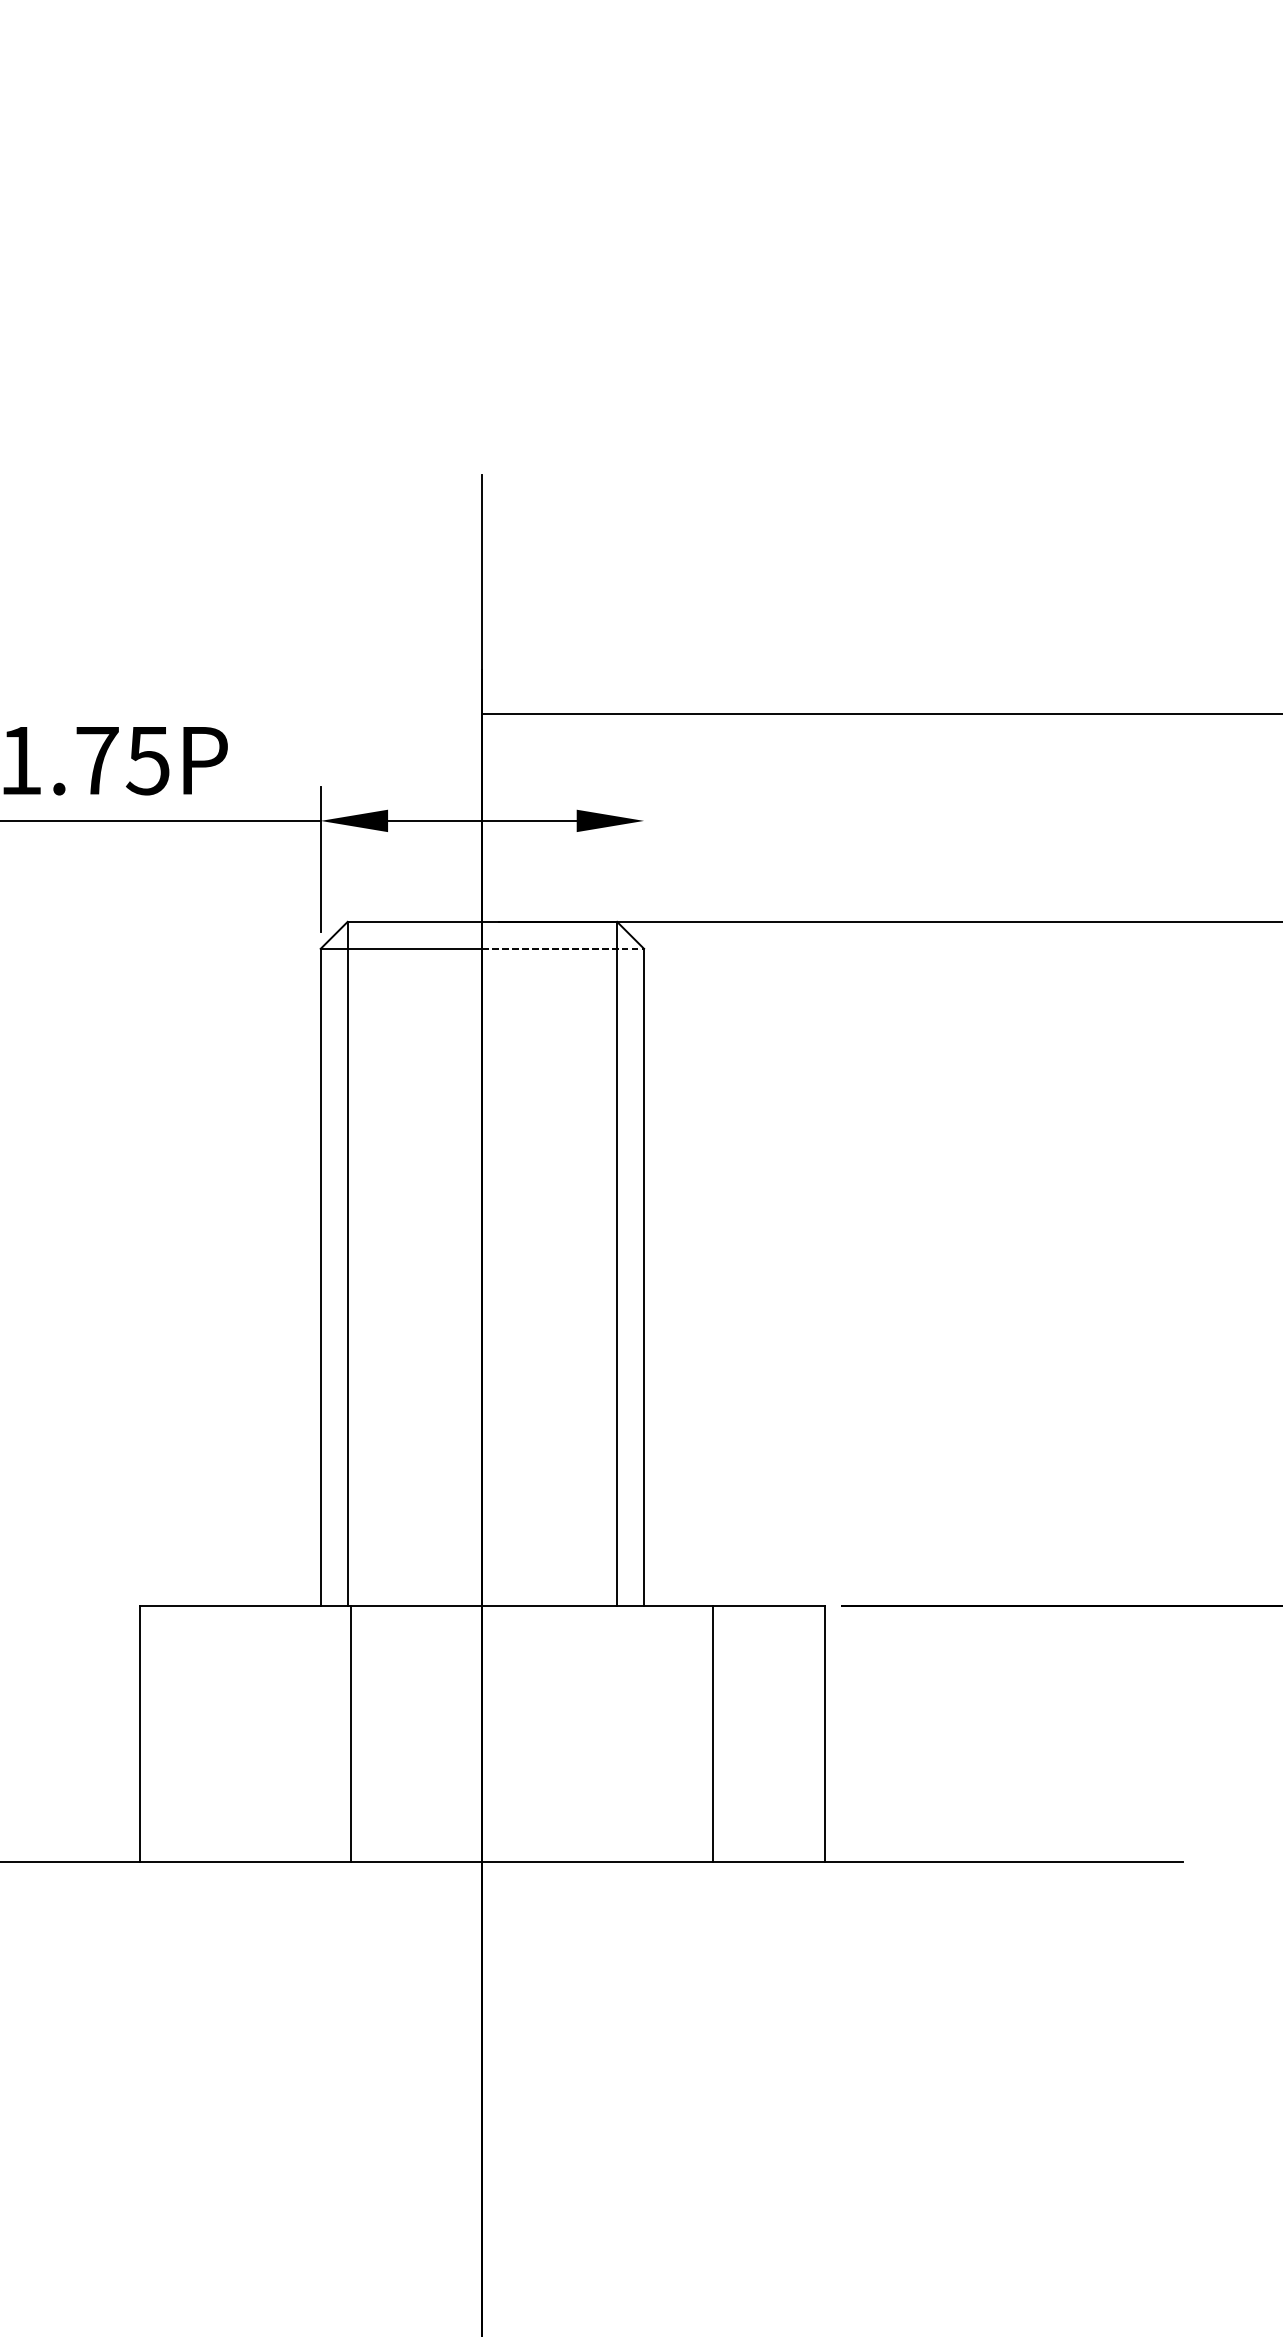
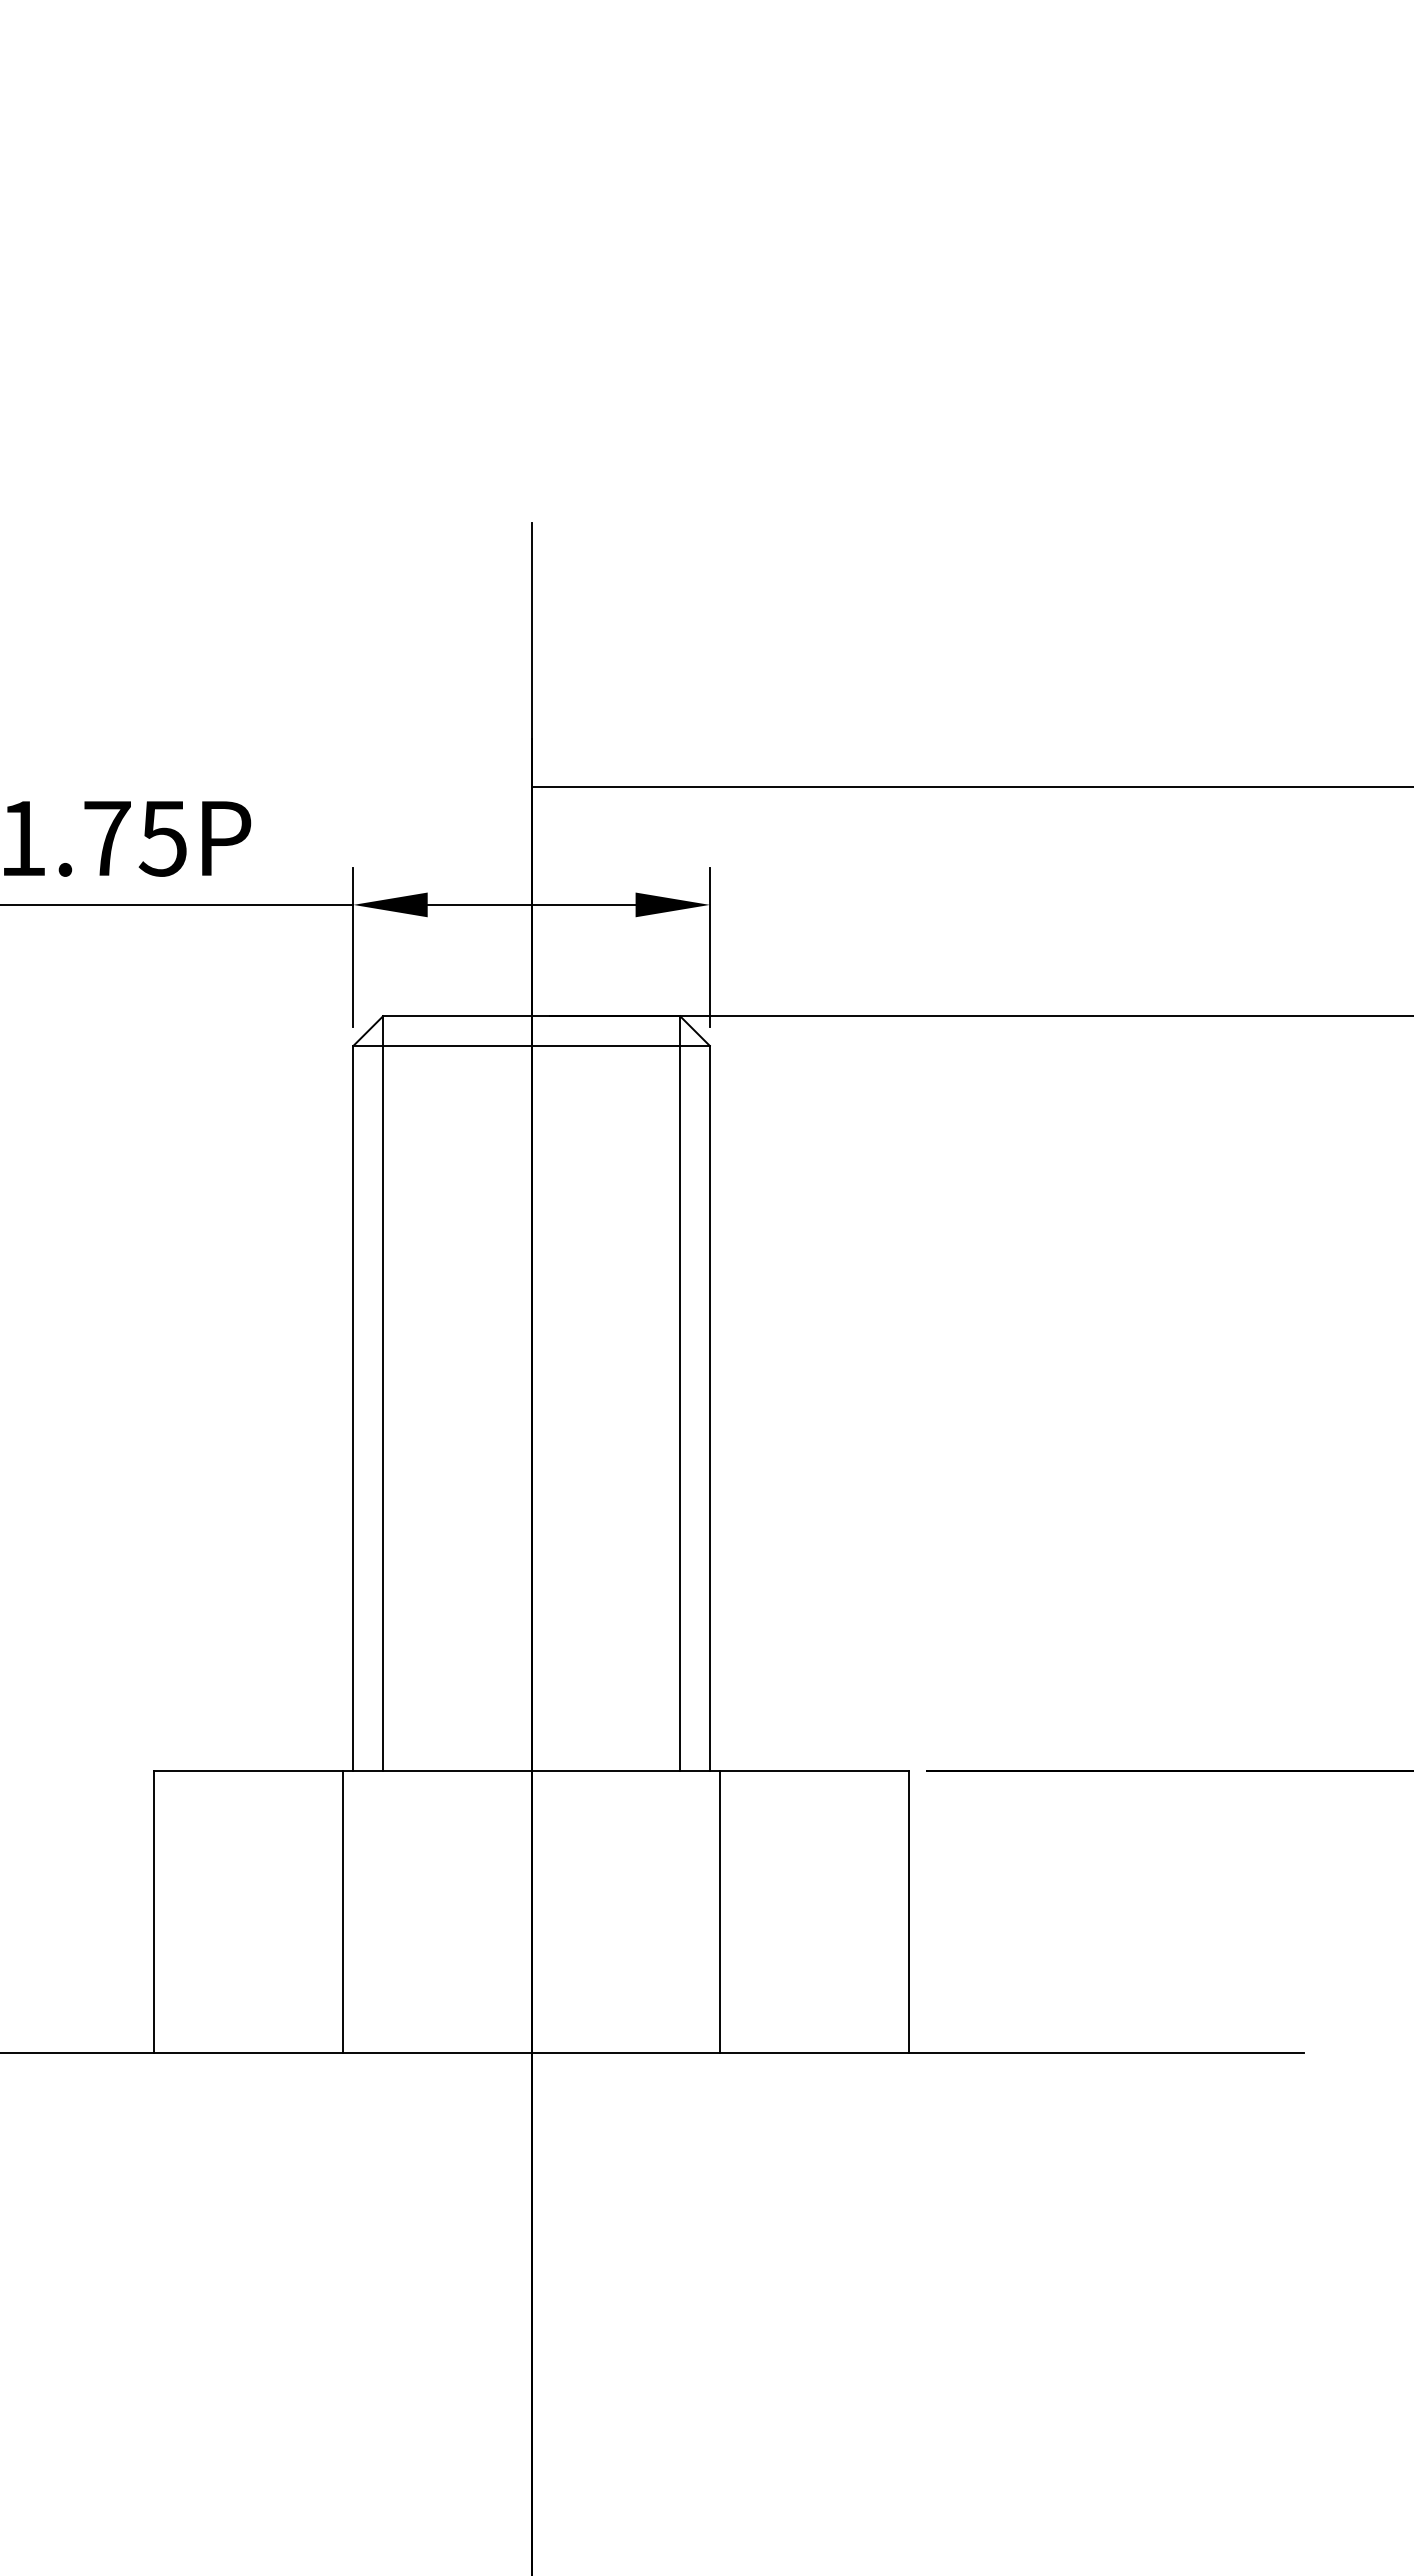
line: (643, 859) -> (709, 947), added
line: (563, 948) -> (621, 1045), dashed -> solid
line: (351, 1734) -> (343, 1911), moved
line: (713, 1734) -> (720, 1911), moved

